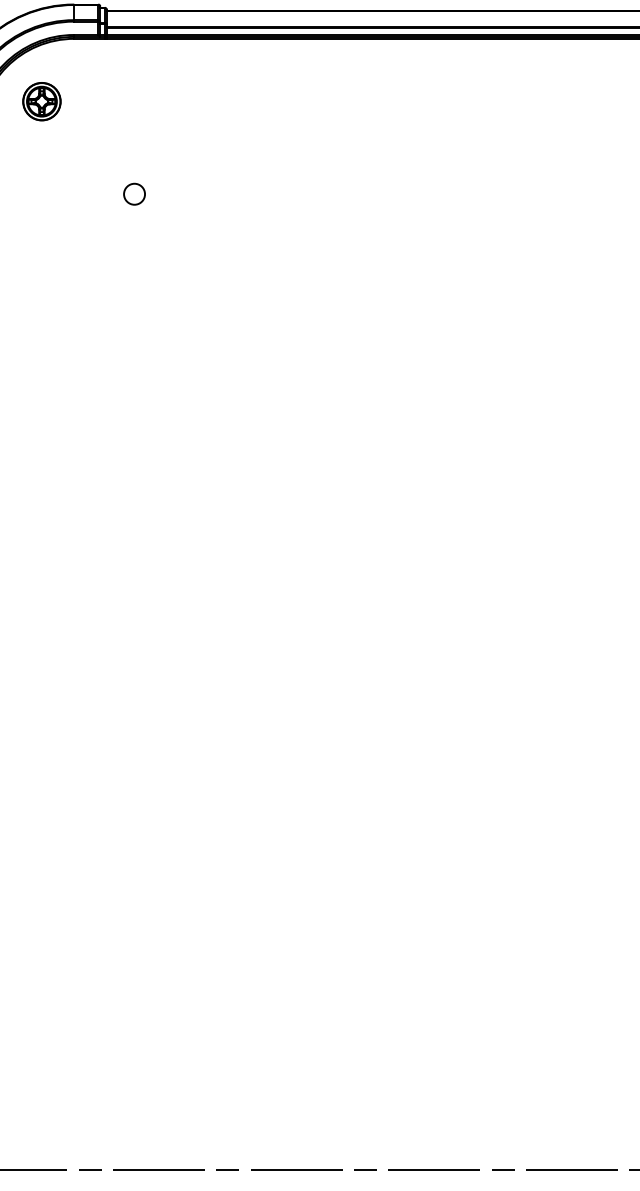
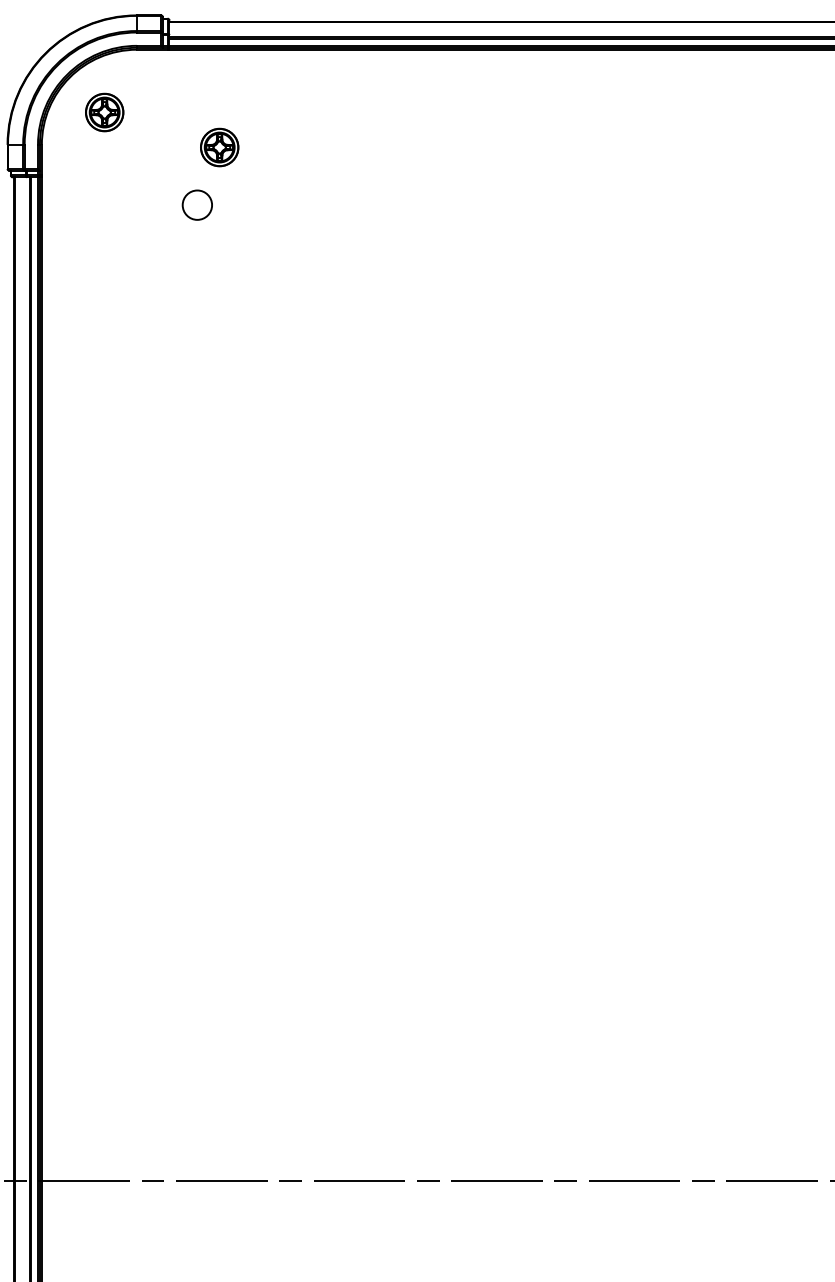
part: (156, 136) -> (219, 147), added
circle: (133, 193) -> (196, 204), size x1.4

